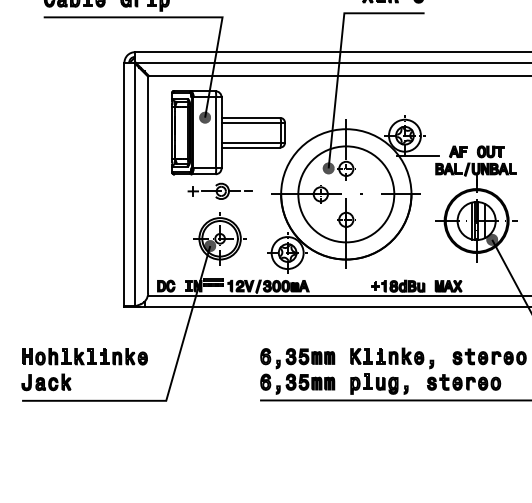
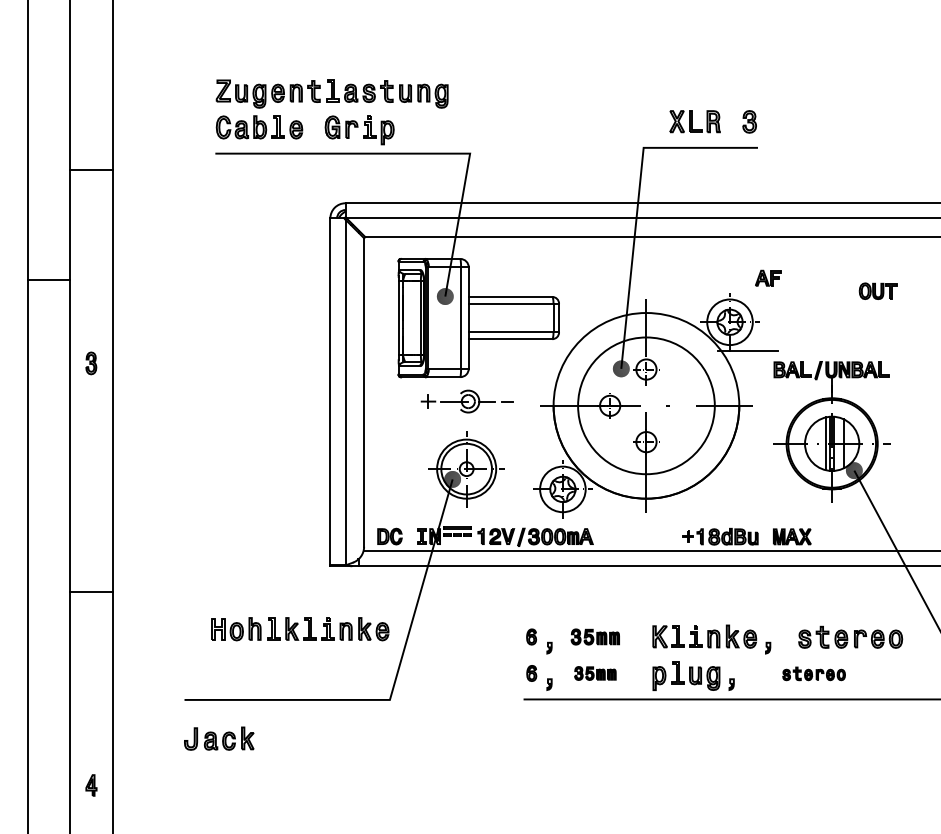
part: (458, 151) -> (768, 277), moved
part: (490, 151) -> (877, 290), moved
part: (85, 356) -> (300, 629), moved
part: (265, 356) -> (531, 636), size x0.7
part: (310, 356) -> (595, 636), size x0.7
part: (46, 382) -> (219, 738), moved
part: (265, 382) -> (531, 673), size x0.7
part: (310, 382) -> (595, 673), size x0.6
part: (463, 382) -> (813, 673), size x0.6

